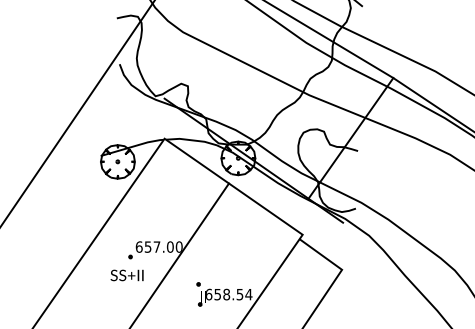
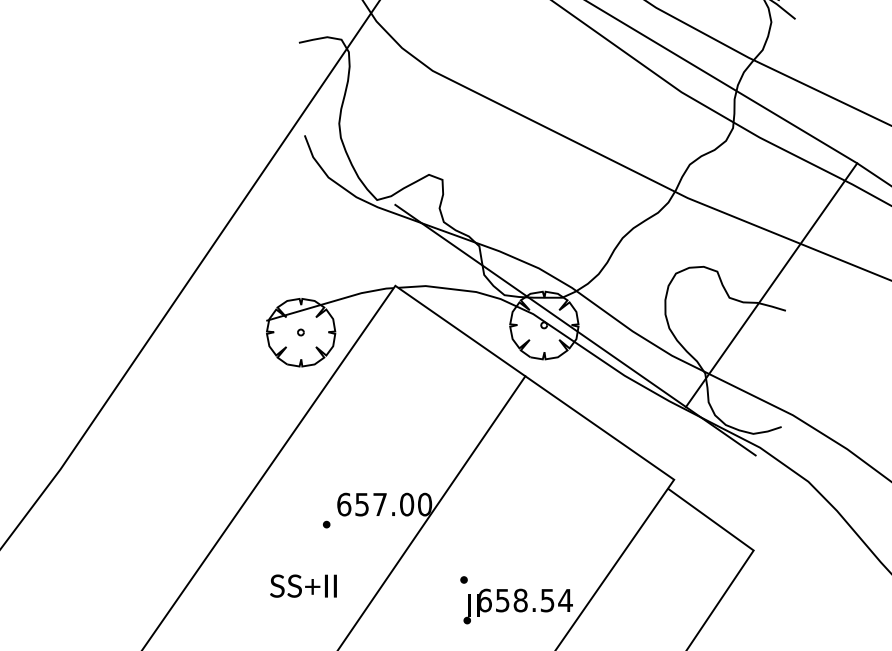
text: (126, 275) -> (302, 586), moved

